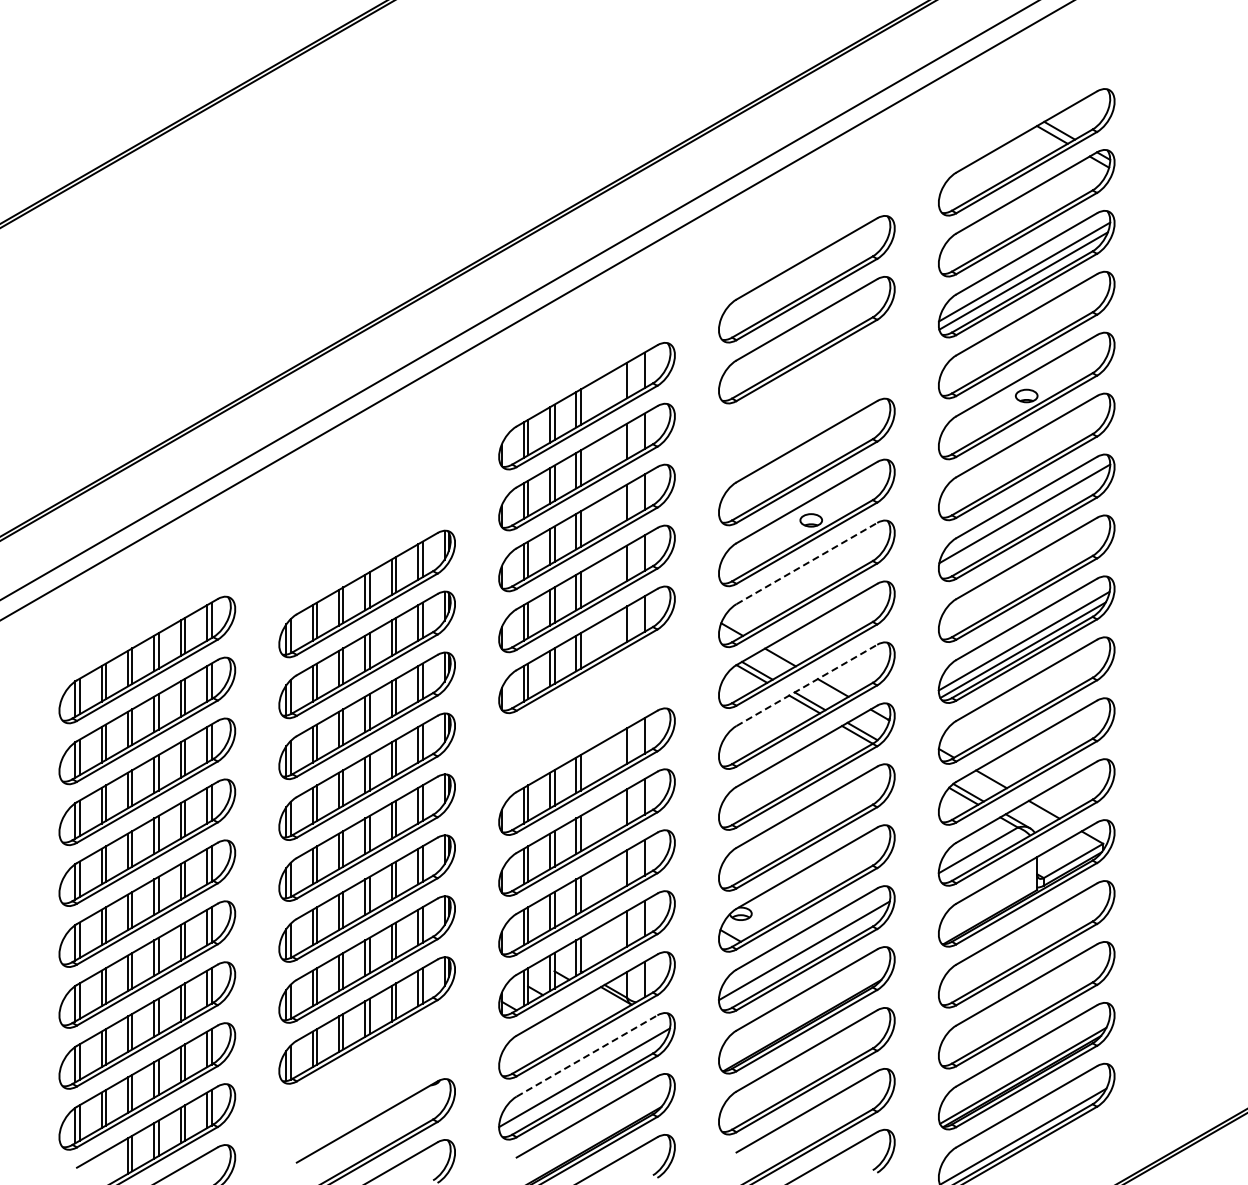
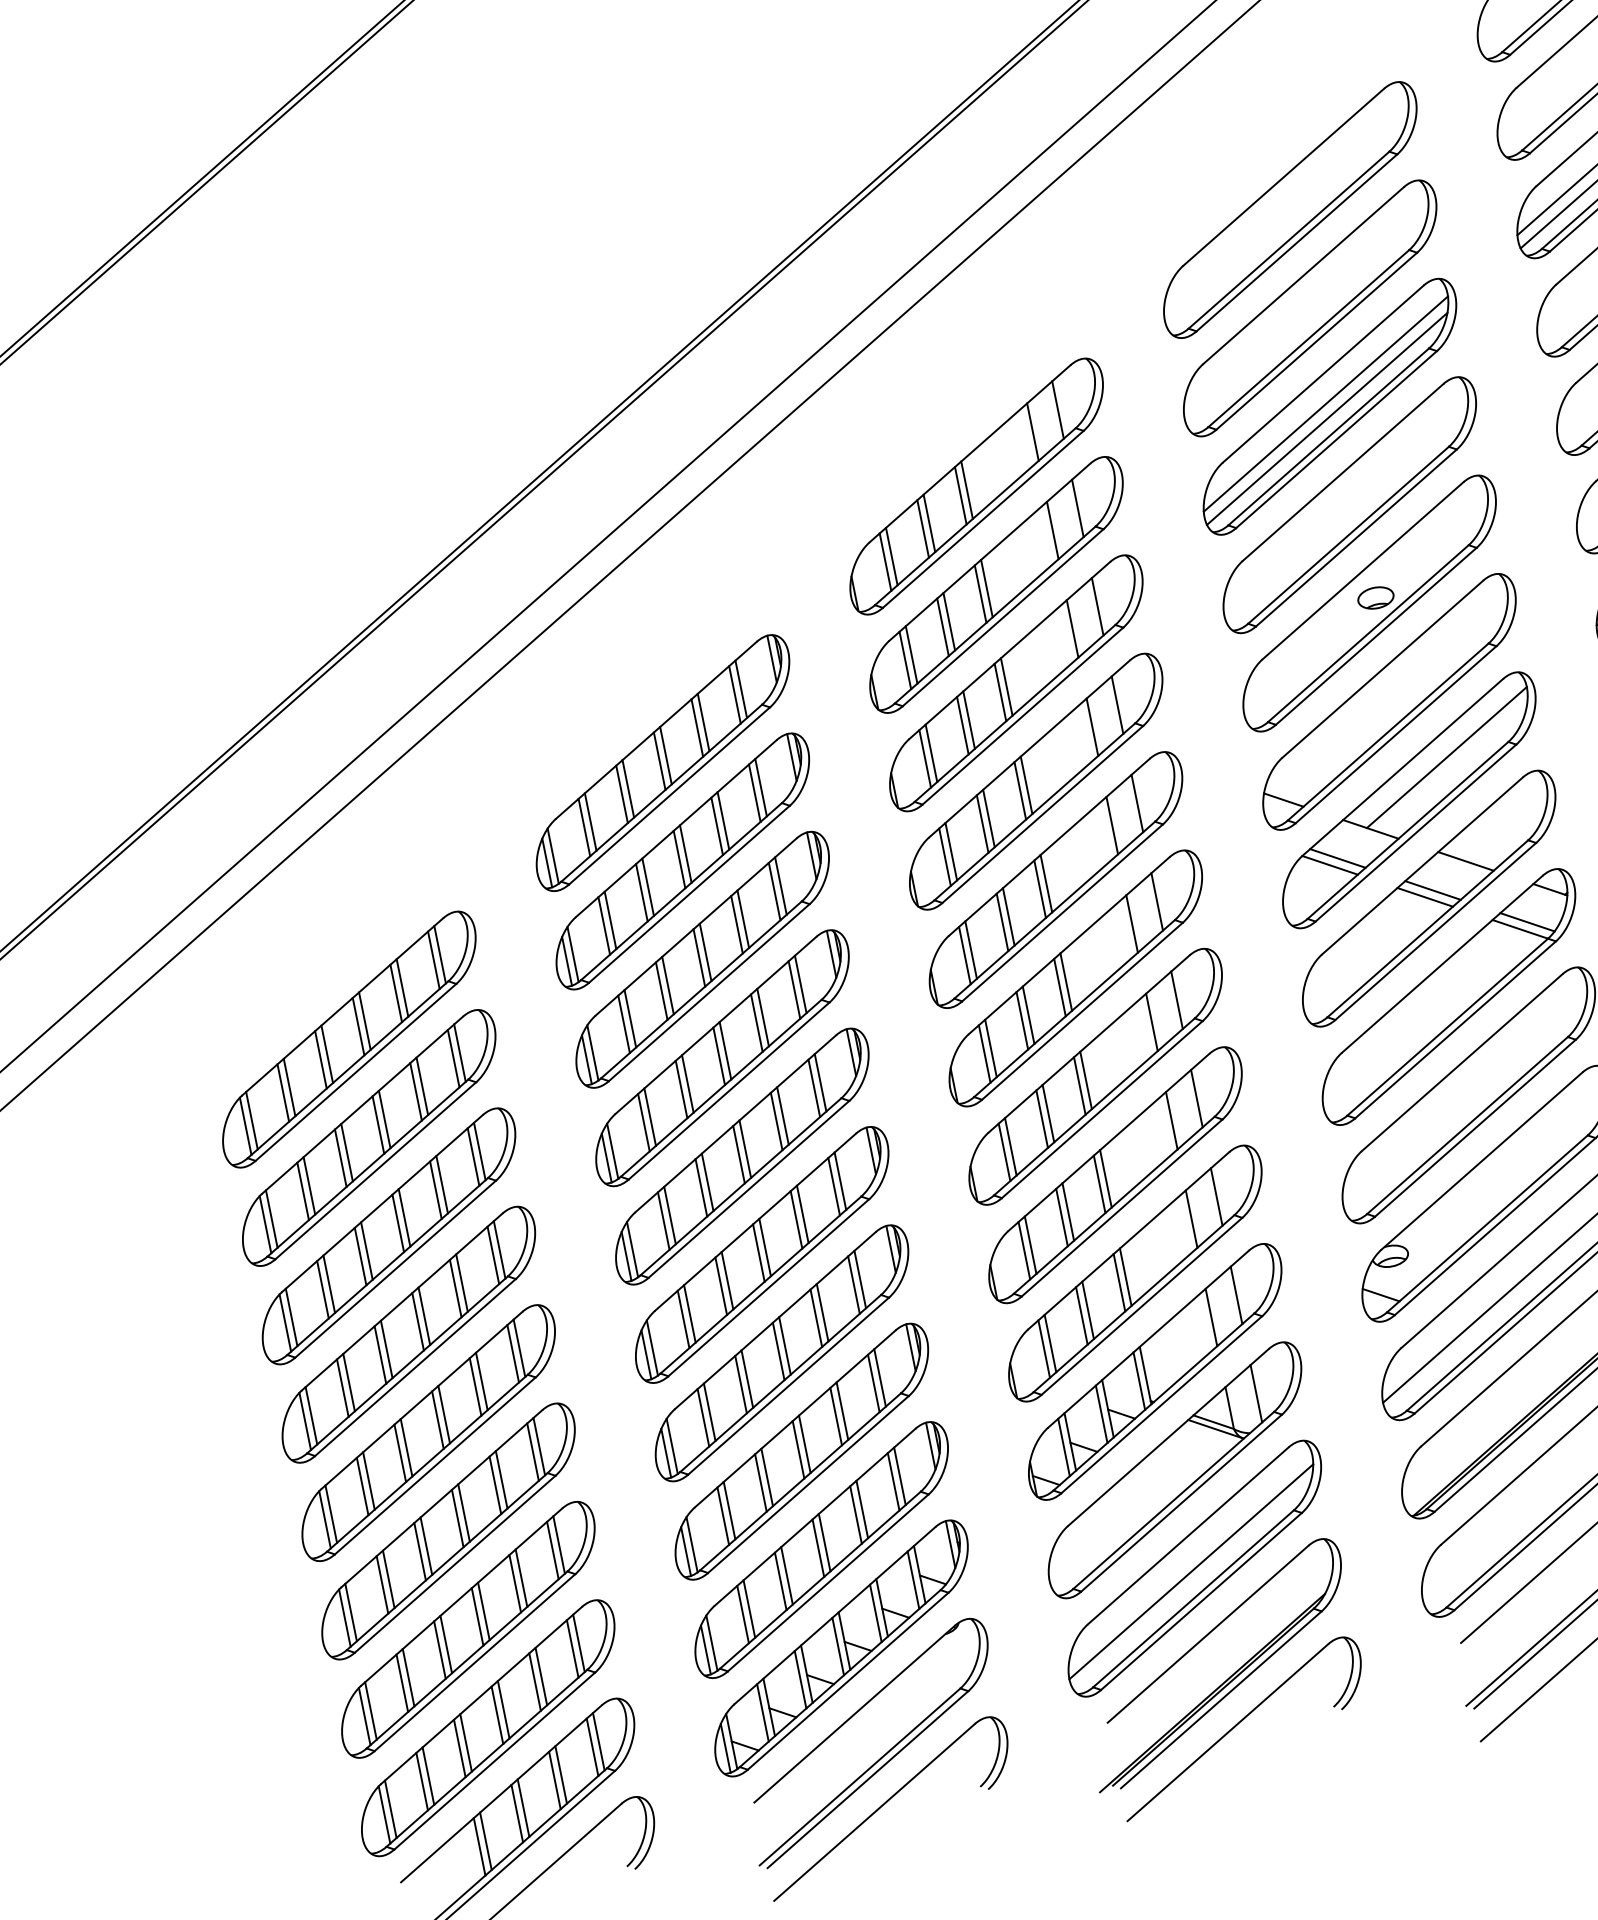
part: (806, 400) -> (1329, 405), added
part: (366, 532) -> (661, 762), added
line: (807, 563) -> (1383, 668), dashed -> solid
line: (834, 623) -> (1447, 756), added
line: (807, 685) -> (1423, 865), dashed -> solid
part: (586, 710) -> (1074, 978), added
line: (587, 1055) -> (1188, 1534), dashed -> solid
part: (366, 1081) -> (840, 1648), added

